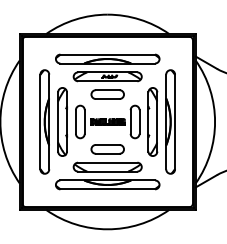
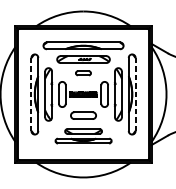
part: (107, 94) -> (83, 73), size x0.6
line: (175, 121) -> (135, 94), solid -> dashed
line: (40, 122) -> (31, 94), solid -> dashed
part: (107, 175) -> (83, 135), size x0.7

